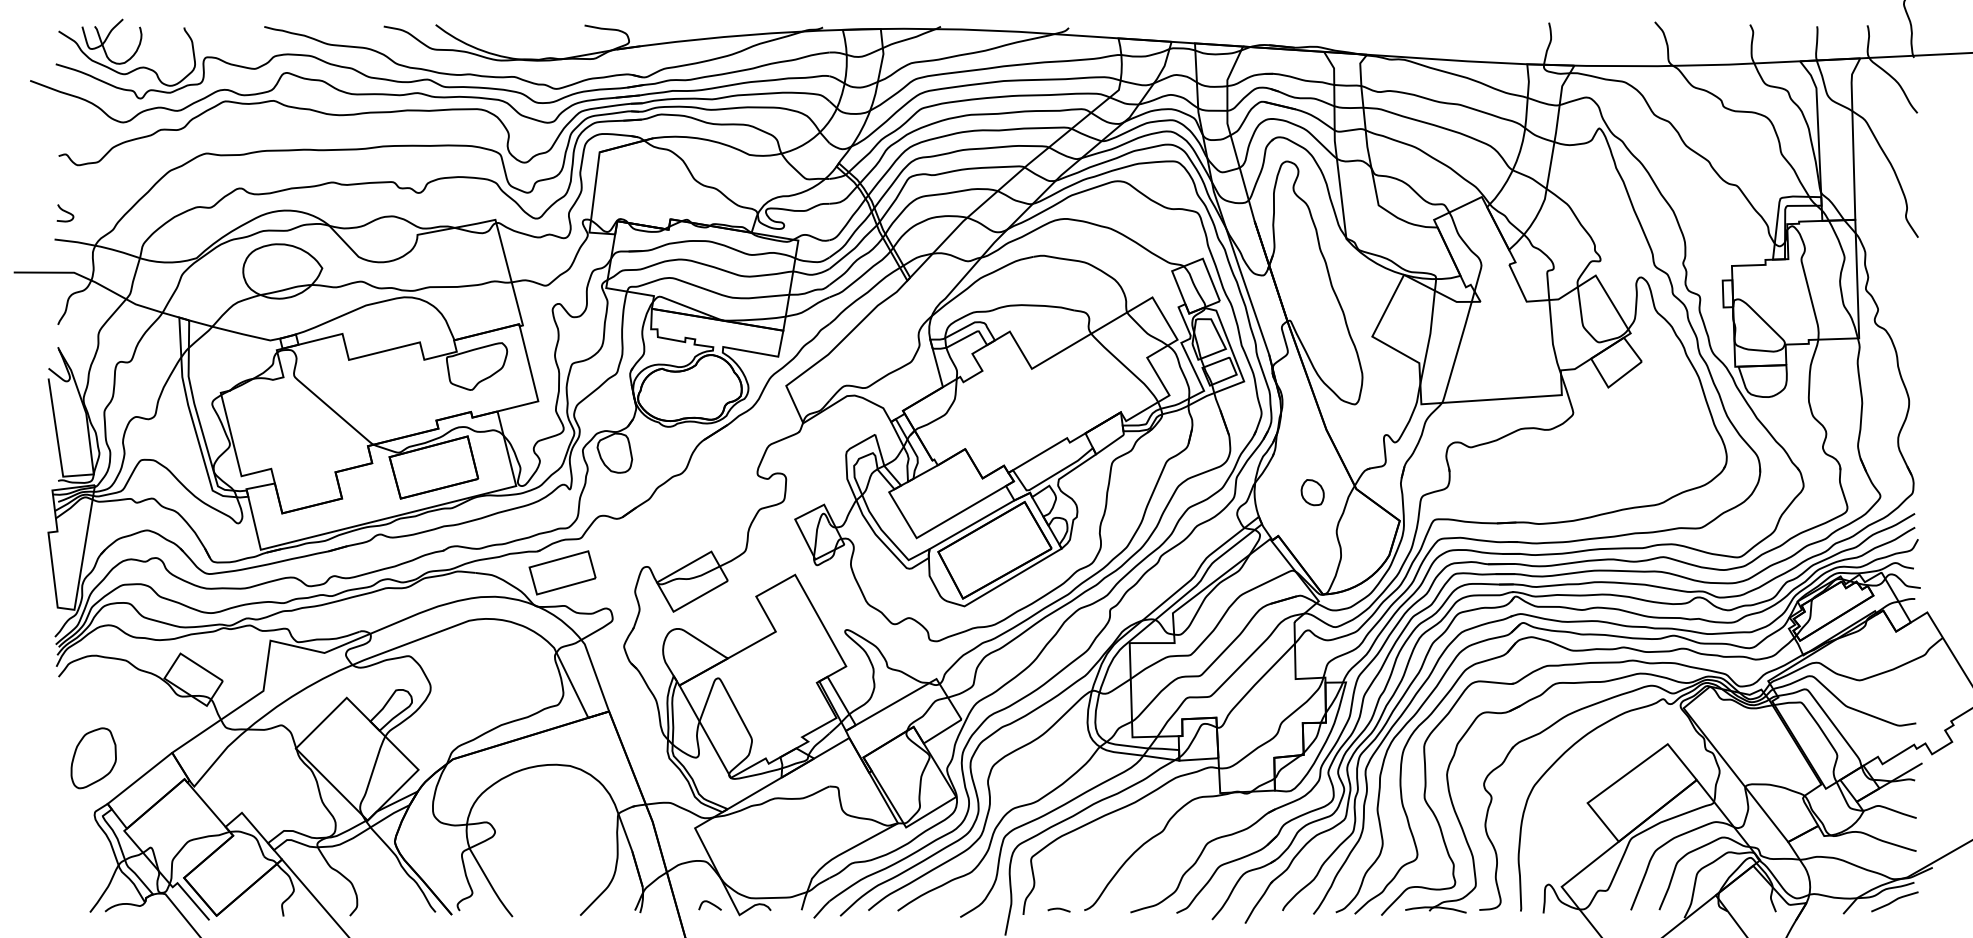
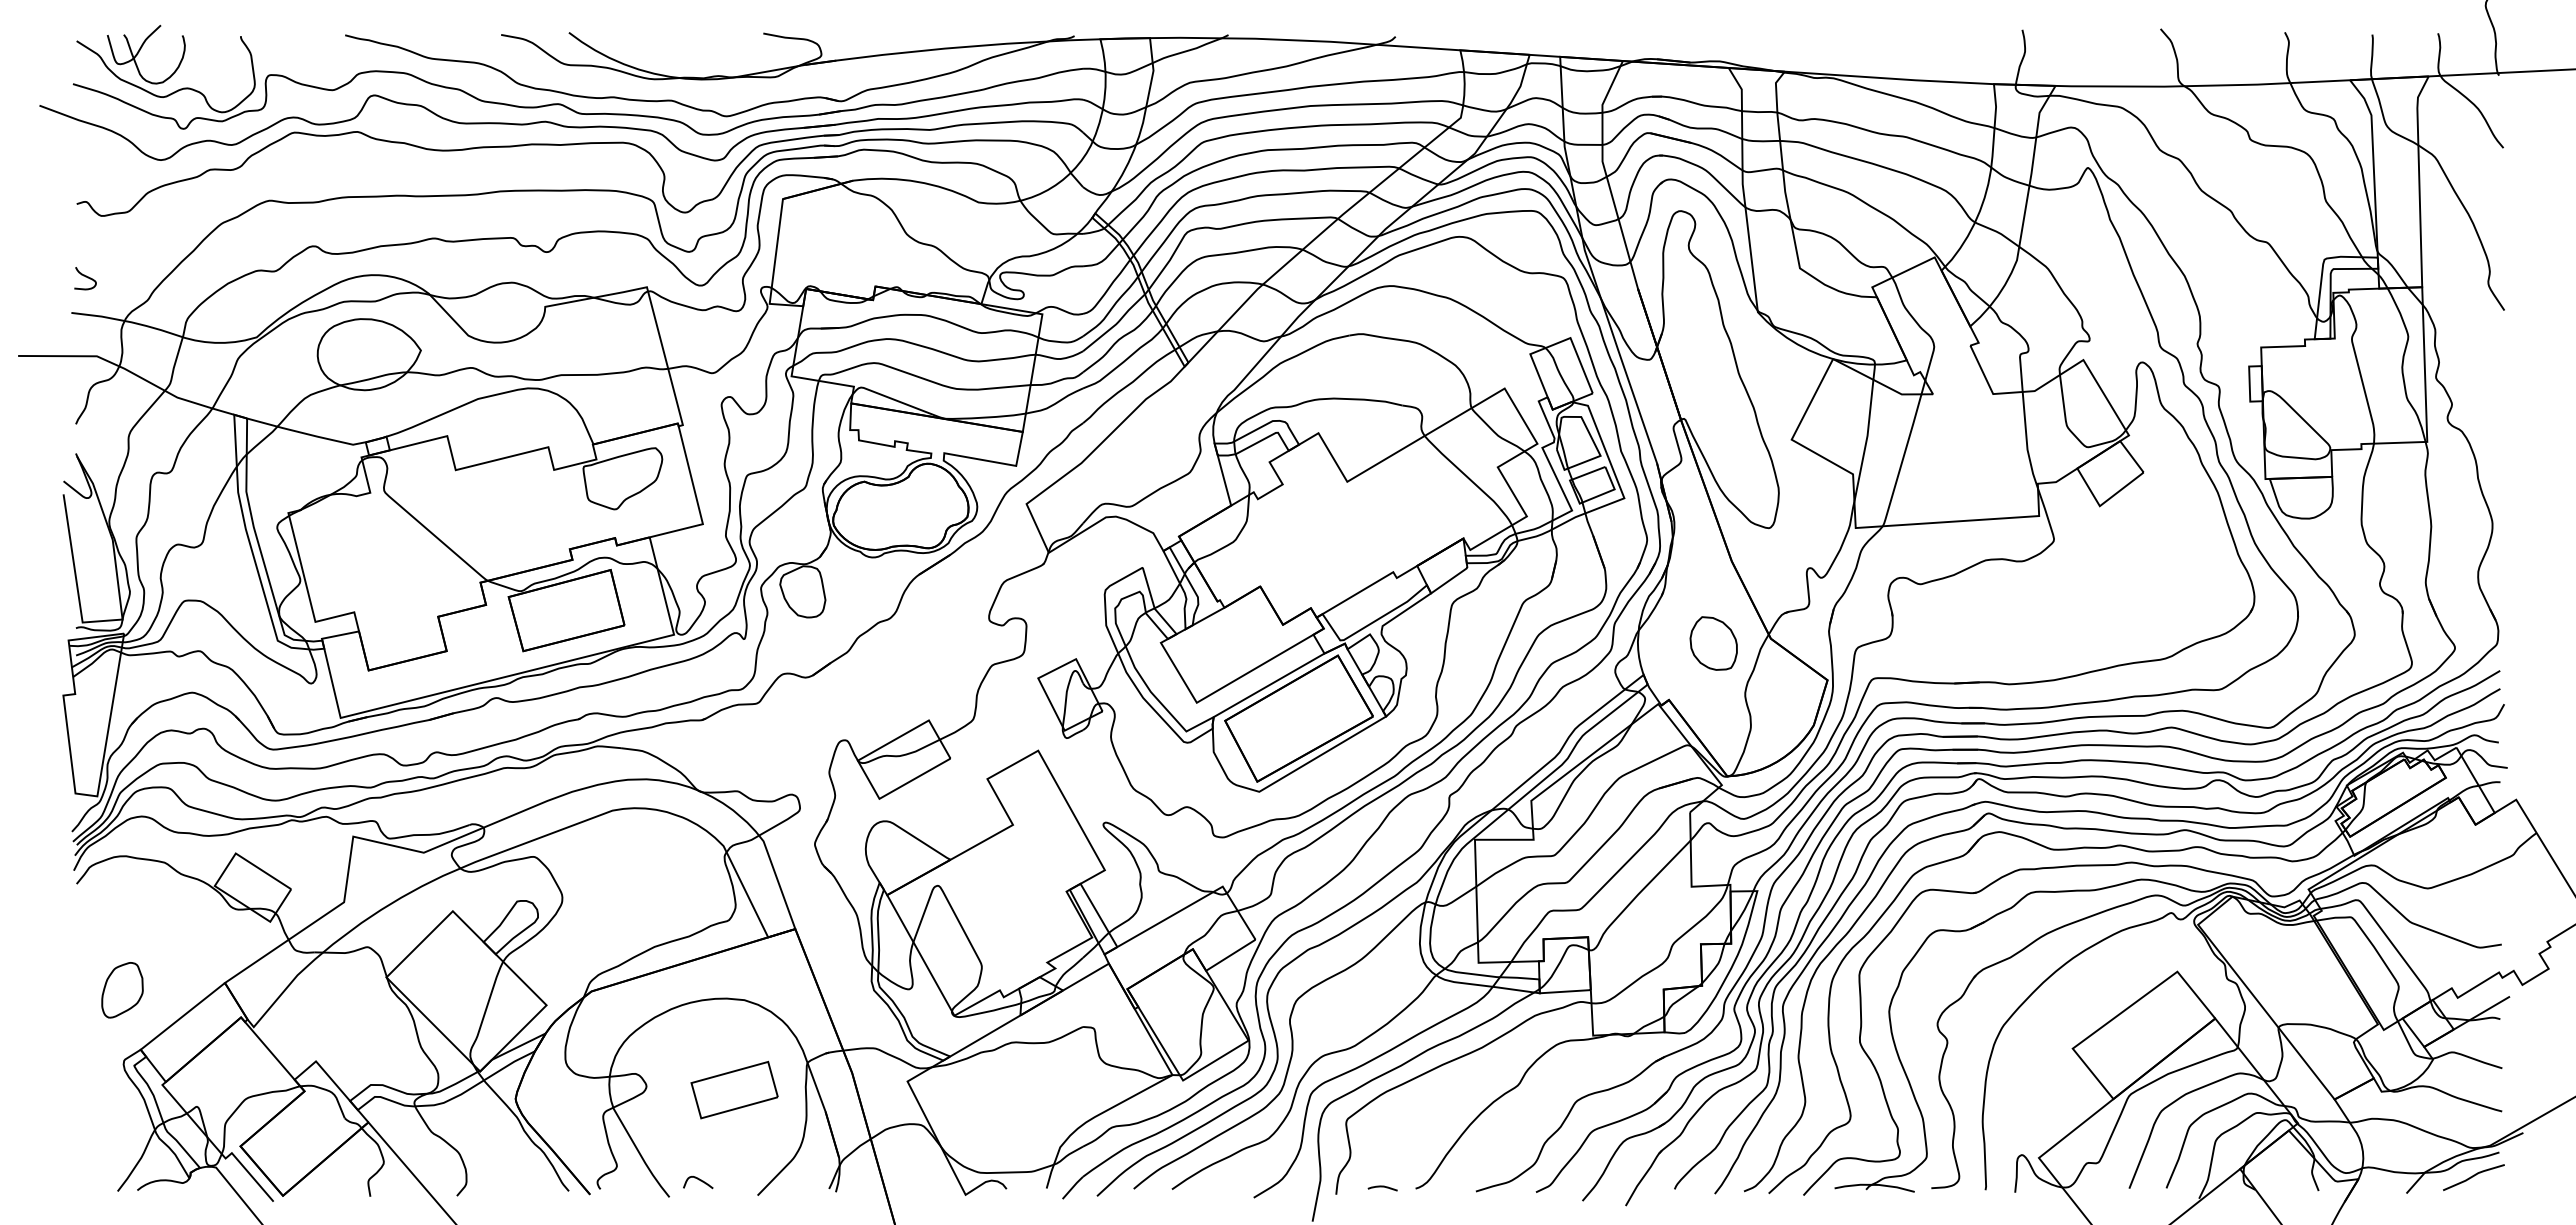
part: (1312, 491) -> (1713, 642), size x1.6
part: (562, 572) -> (734, 1089), moved
part: (93, 758) -> (122, 990), size x0.7
curve: (710, 904) -> (698, 1180), moved

